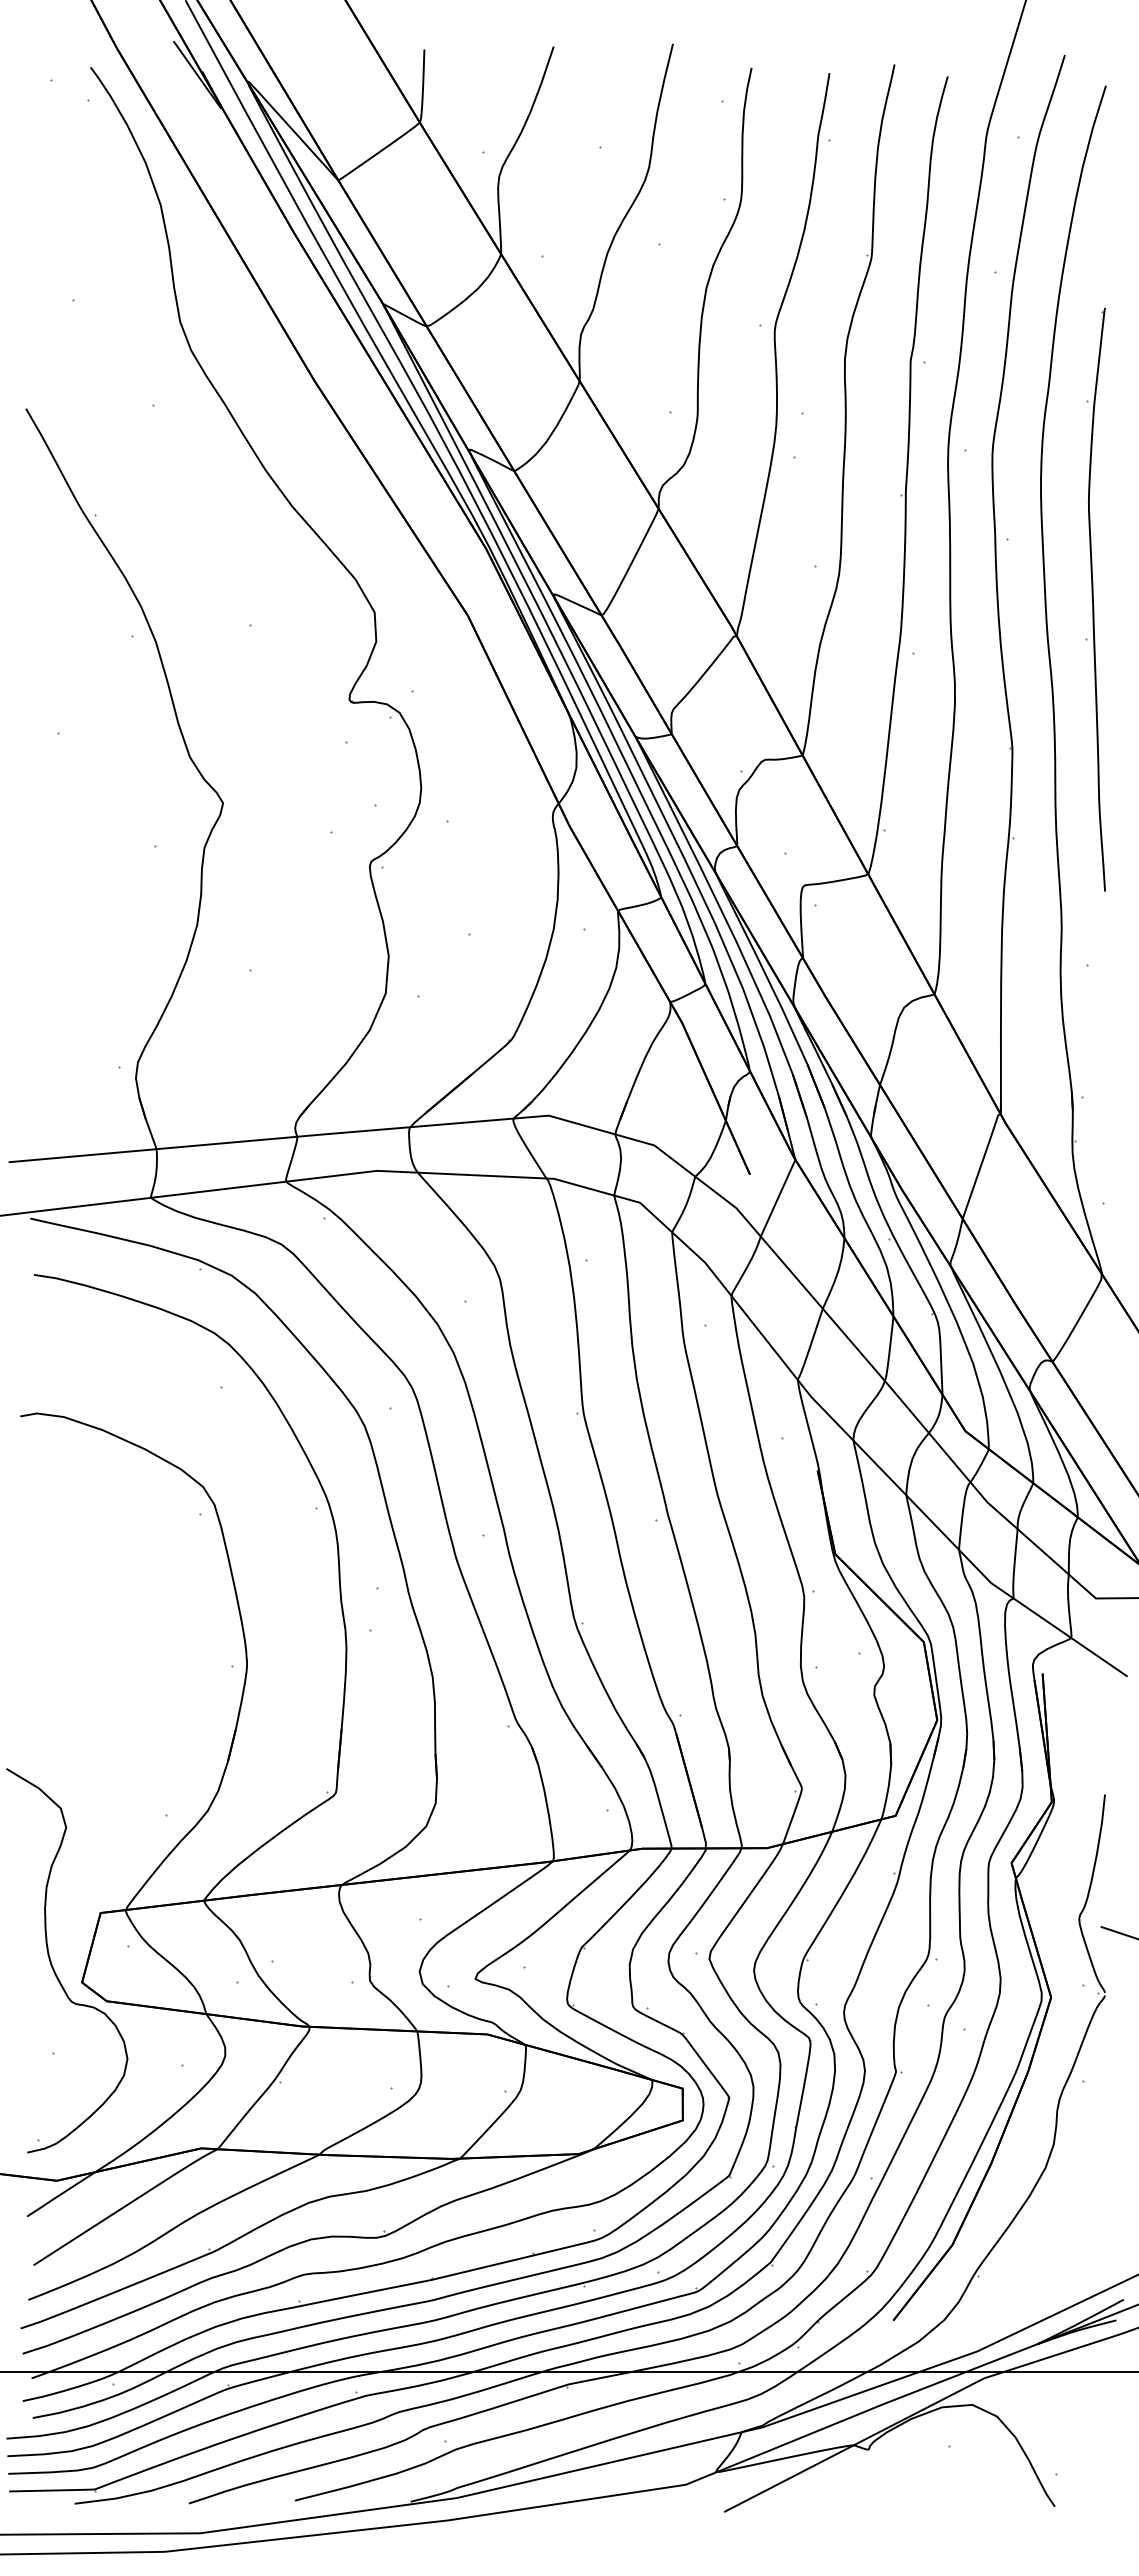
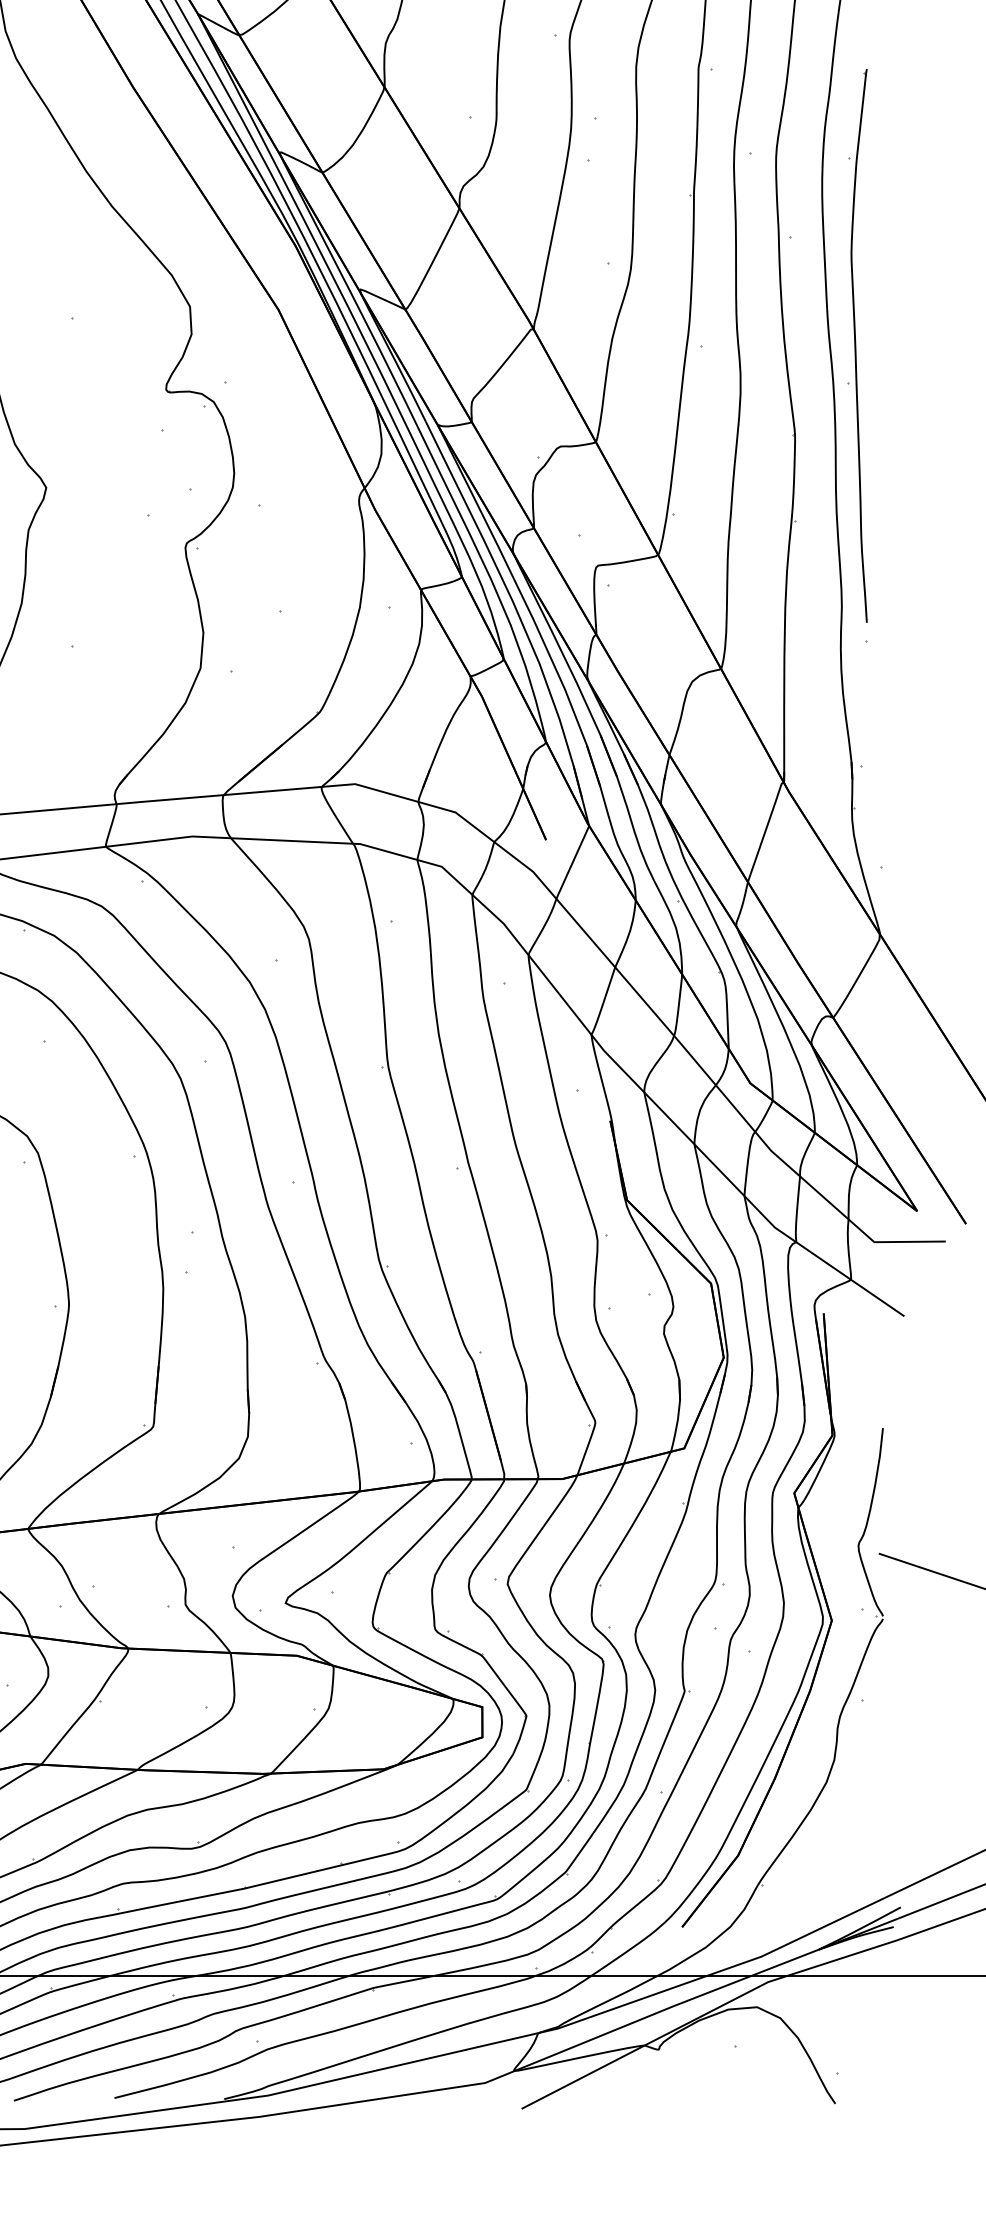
part: (1095, 599) -> (857, 345), moved

